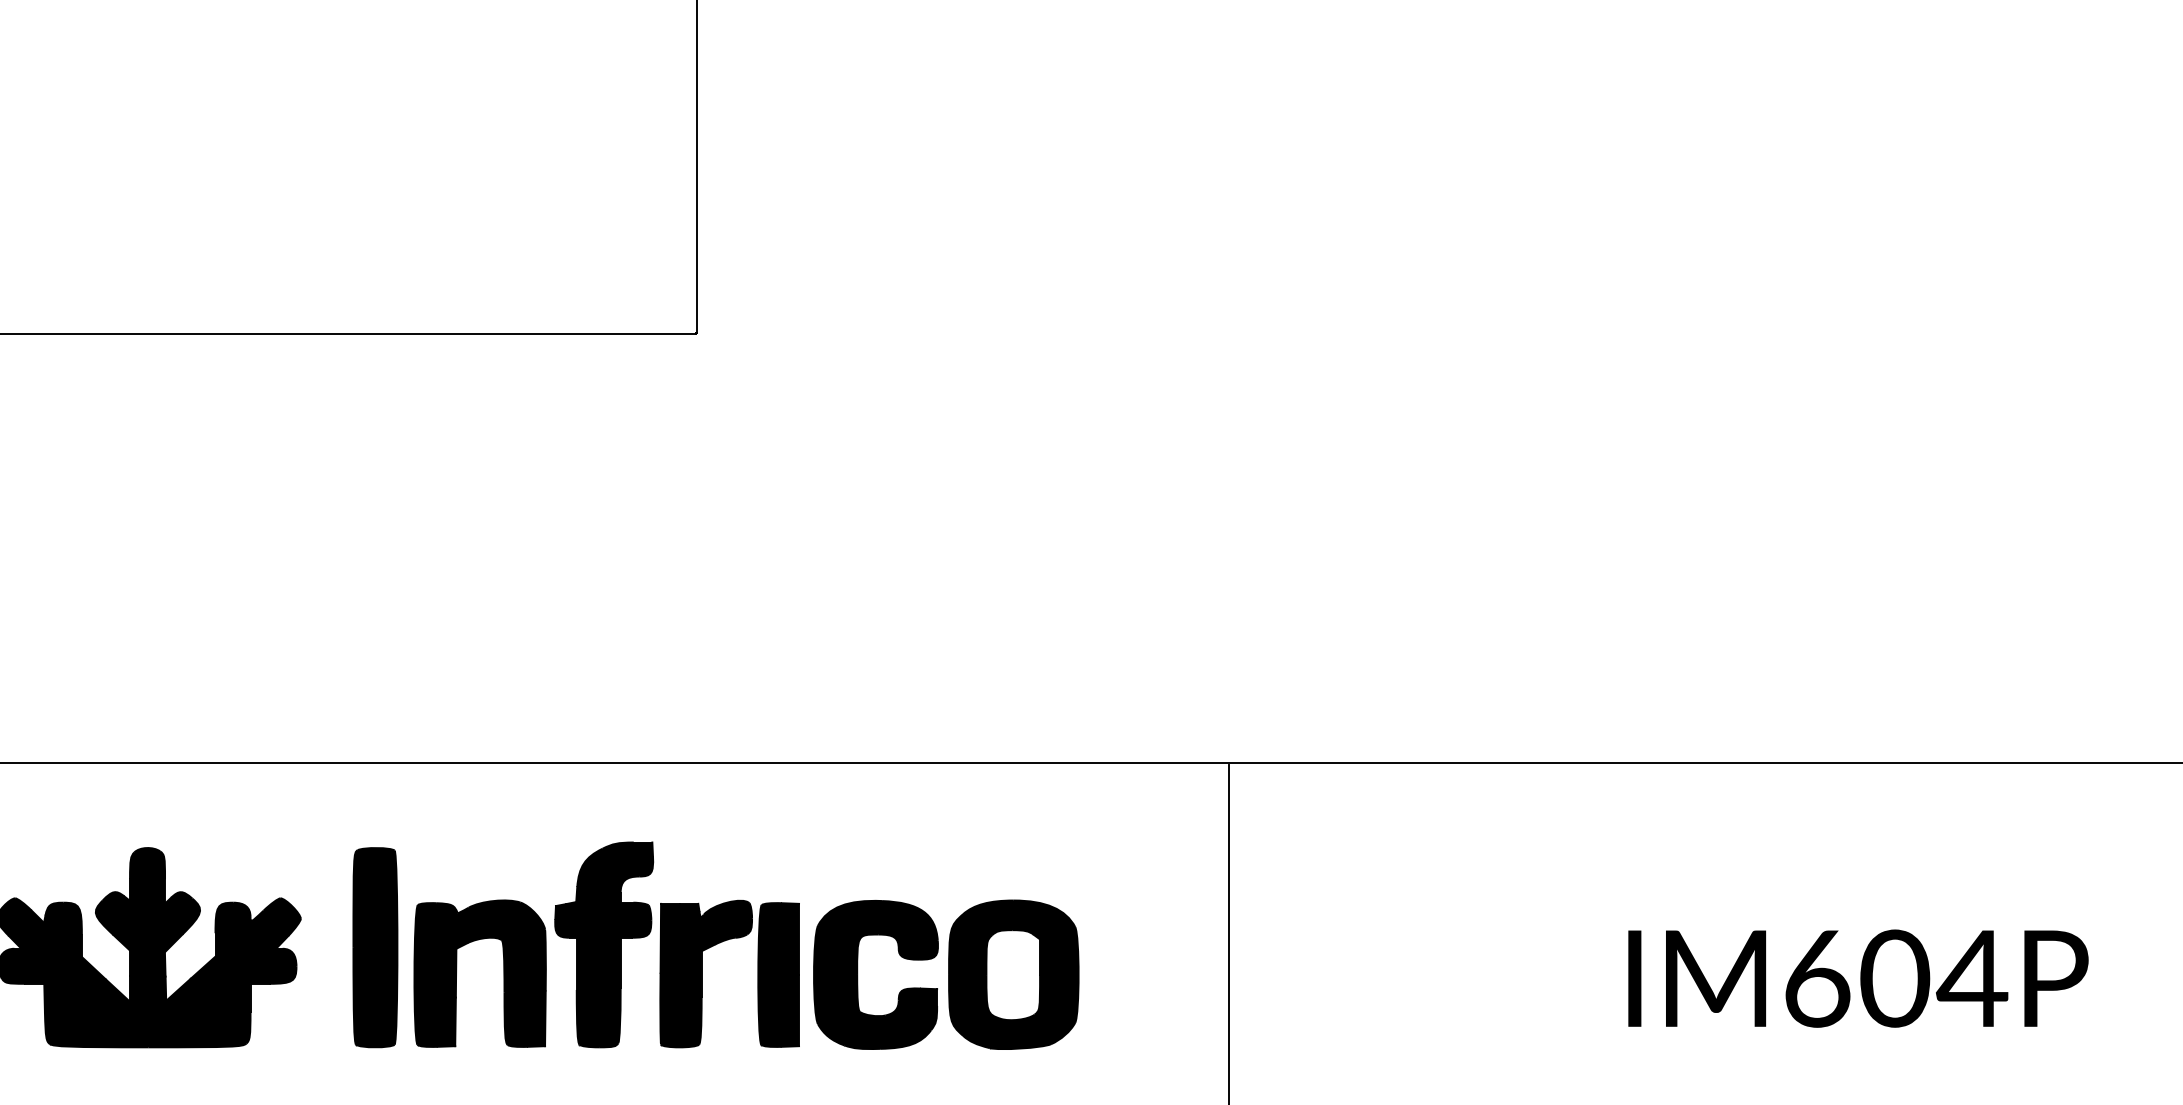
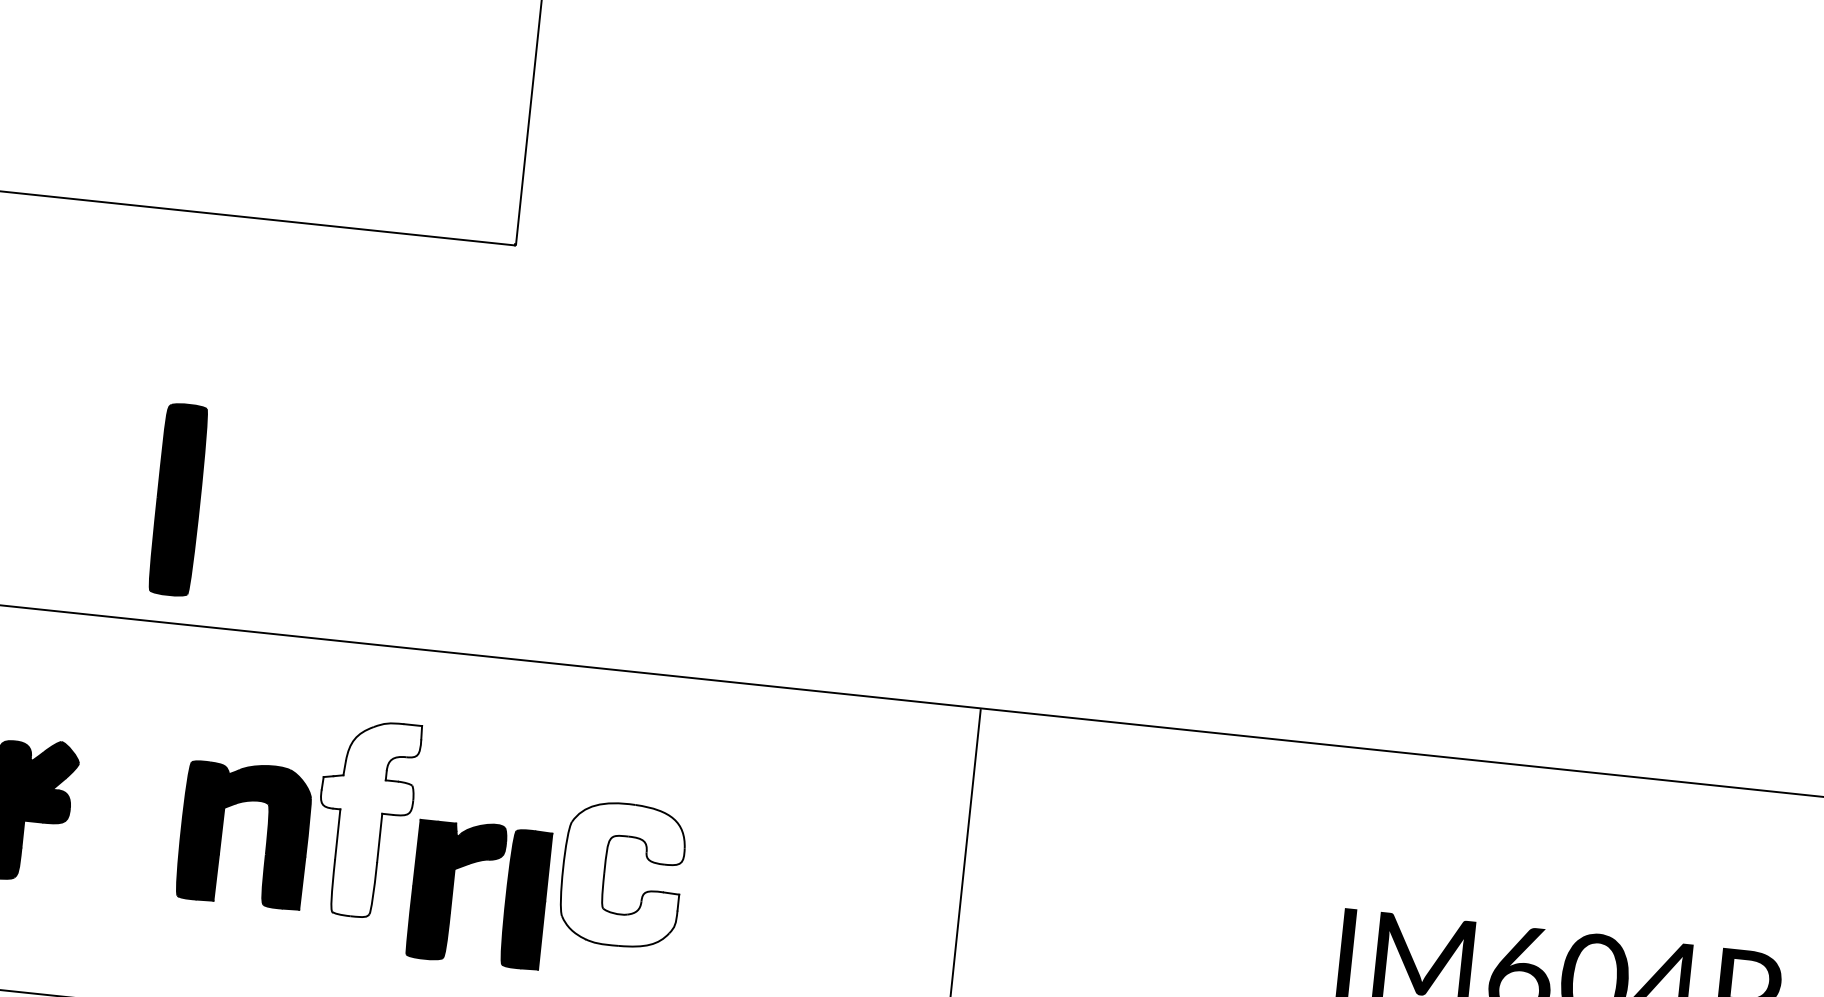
fill: (604, 944) -> (366, 818), removed
part: (375, 947) -> (178, 499), moved
part: (702, 973) -> (453, 890), moved
fill: (876, 974) -> (622, 874), removed
part: (1013, 974) -> (753, 888), removed

